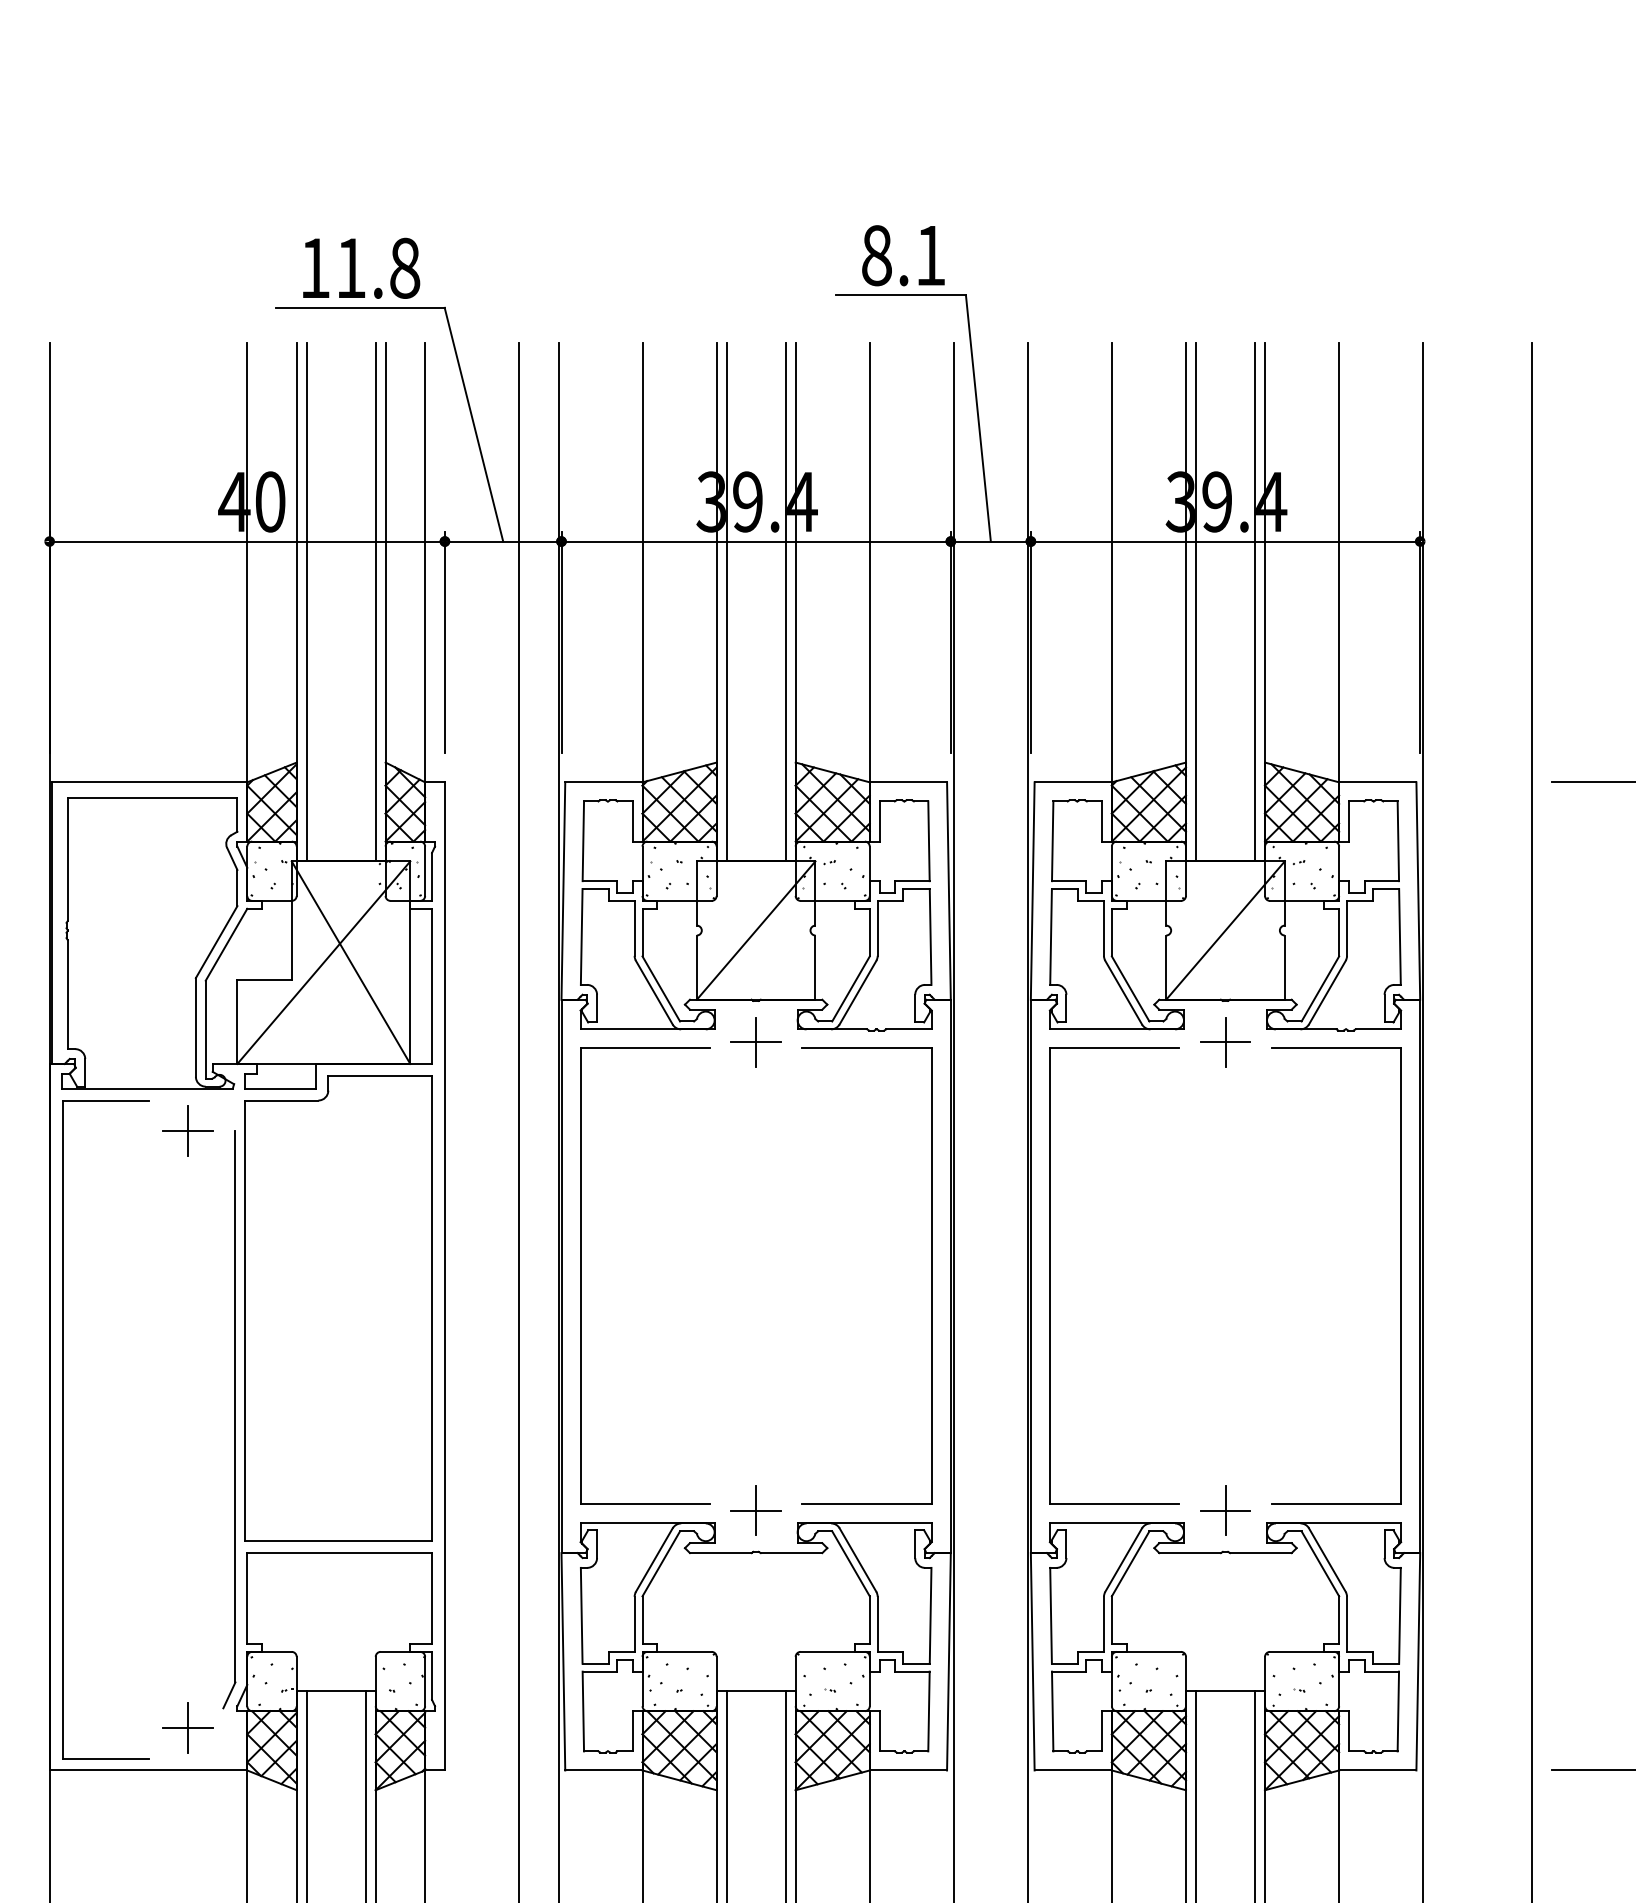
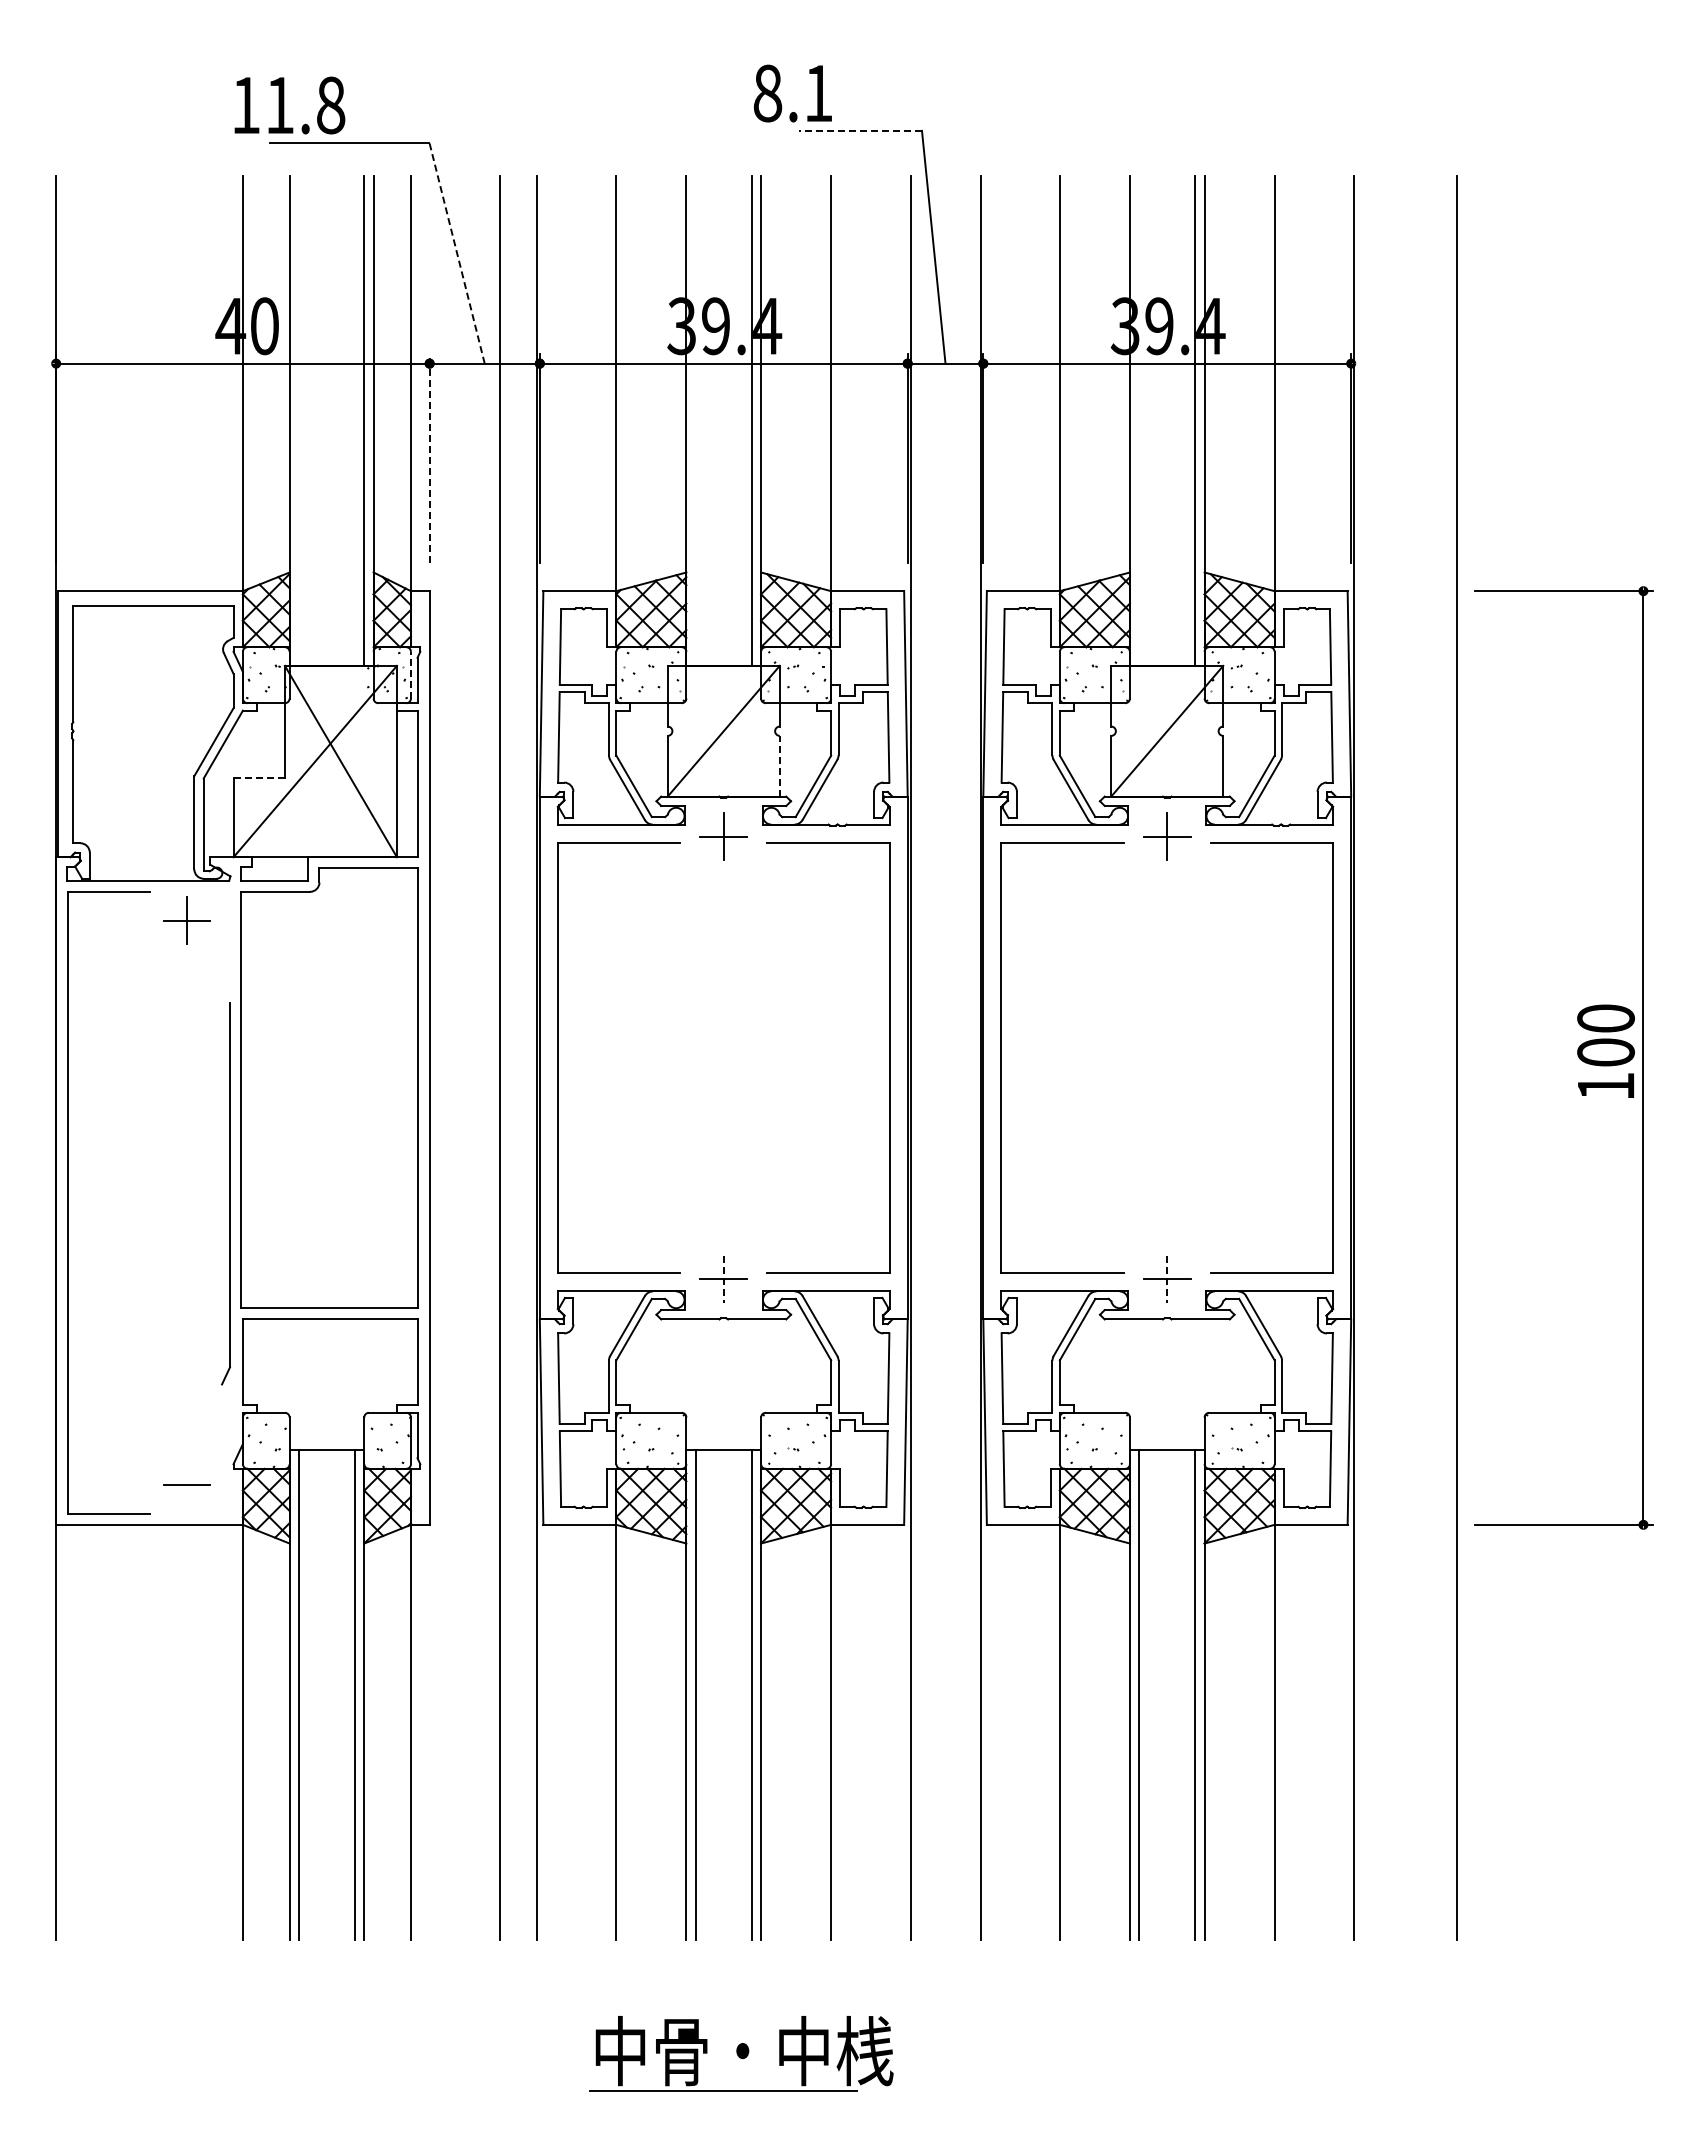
text: (902, 255) -> (792, 93), moved
text: (361, 268) -> (289, 105), moved
line: (900, 294) -> (860, 130), solid -> dashed
line: (474, 424) -> (457, 253), solid -> dashed
line: (306, 601) -> (298, 420), removed
line: (726, 601) -> (695, 420), removed
line: (1196, 601) -> (1139, 420), removed
line: (444, 641) -> (429, 458), solid -> dashed
line: (424, 870) -> (410, 674), solid -> dashed
line: (815, 966) -> (779, 765), solid -> dashed
line: (264, 979) -> (259, 777), solid -> dashed
part: (228, 1419) -> (225, 1193), size x0.7
line: (755, 1510) -> (723, 1279), solid -> dashed
line: (1225, 1510) -> (1167, 1279), solid -> dashed
line: (187, 1727) -> (186, 1484), removed

